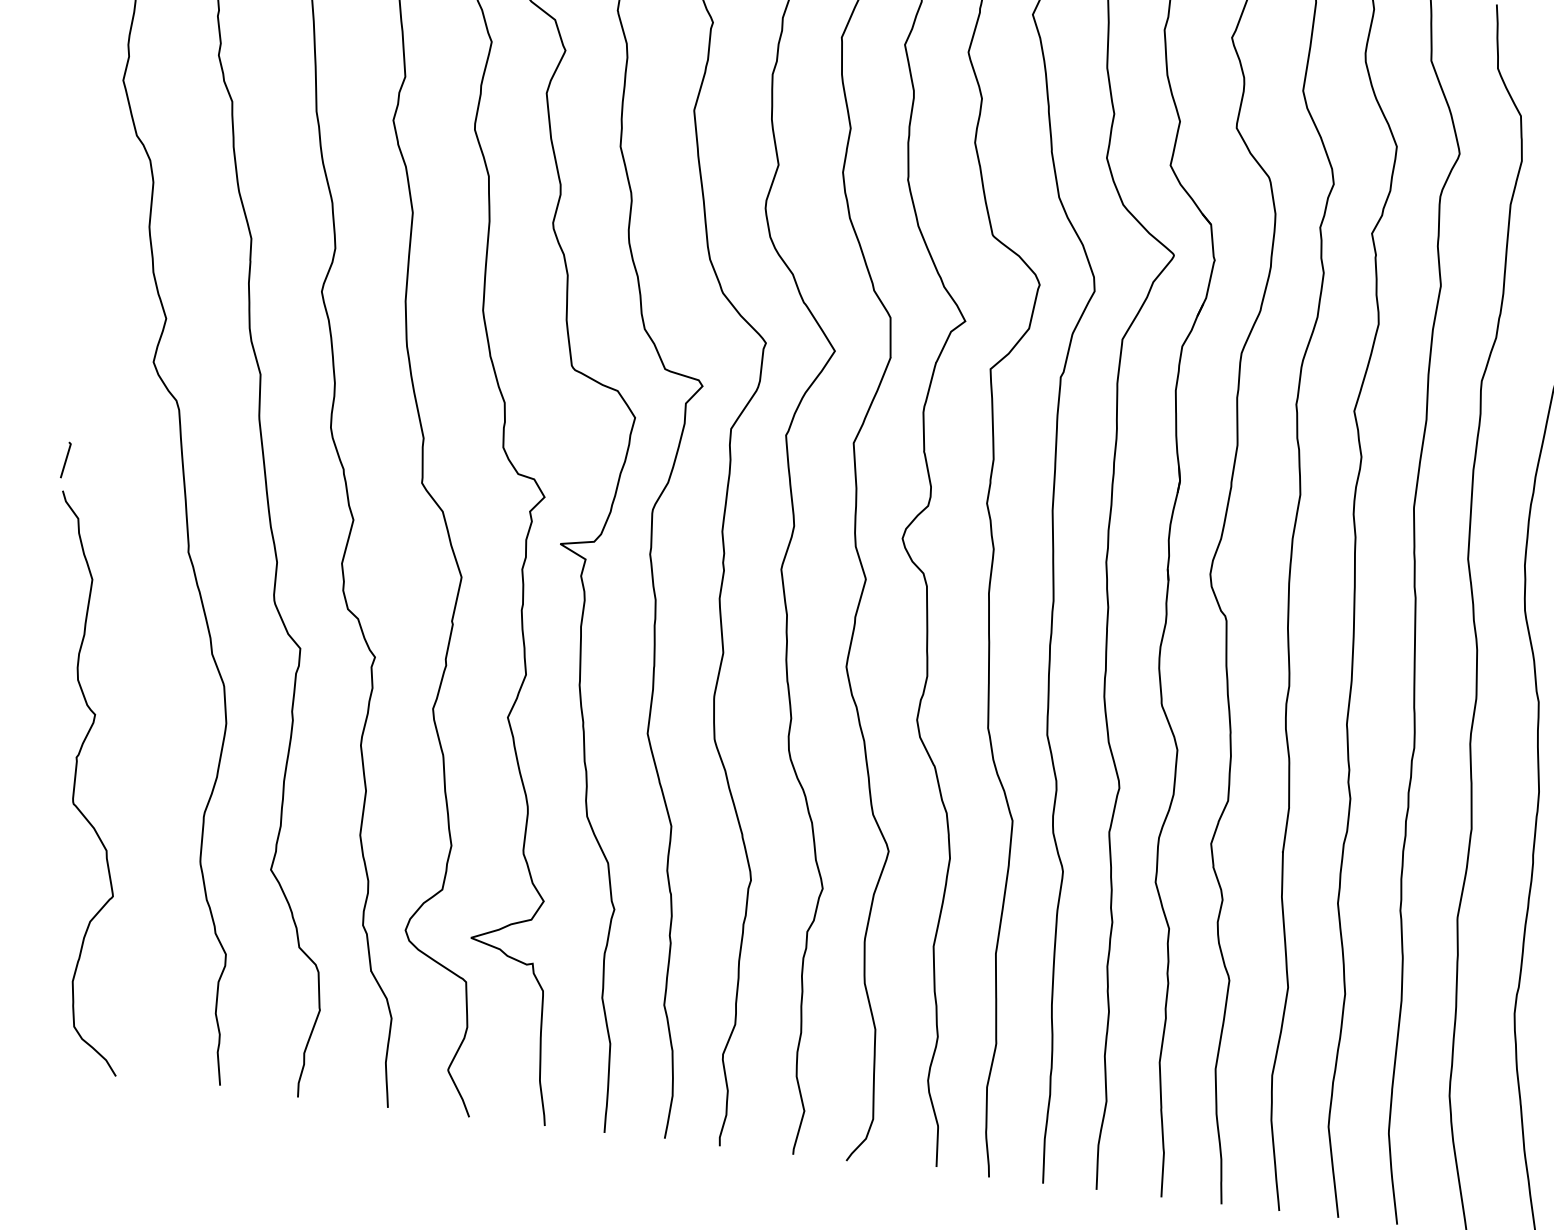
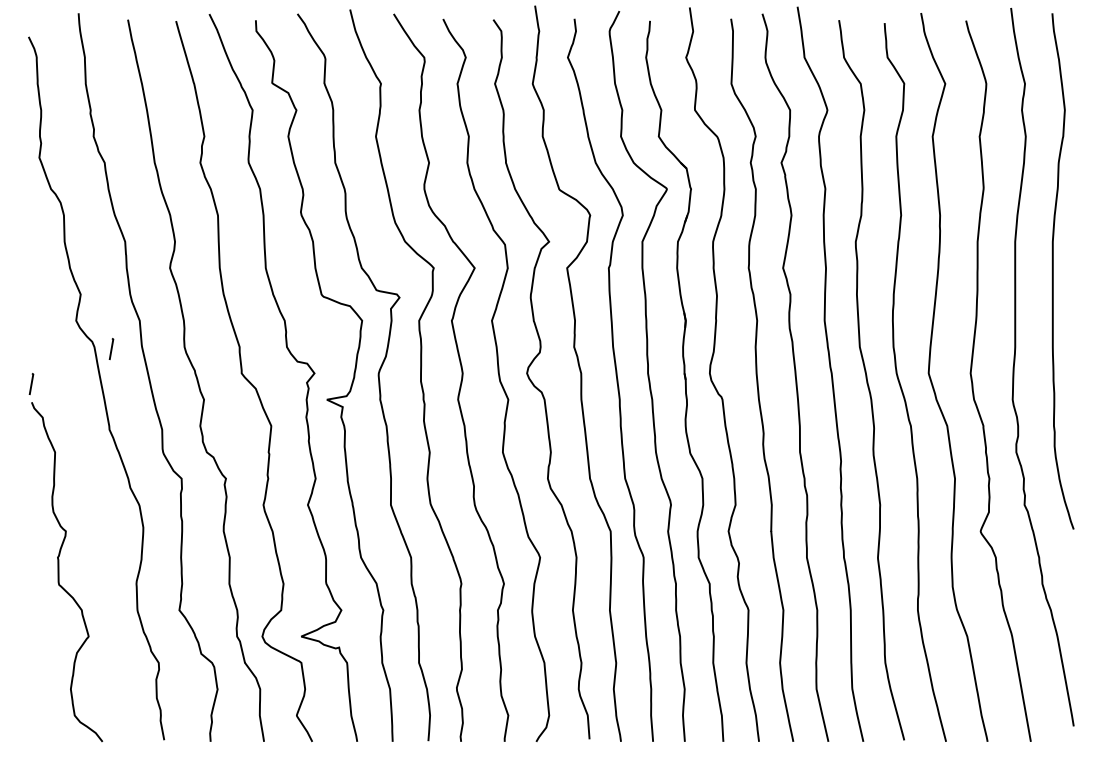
line: (207, 415) -> (111, 348), added

